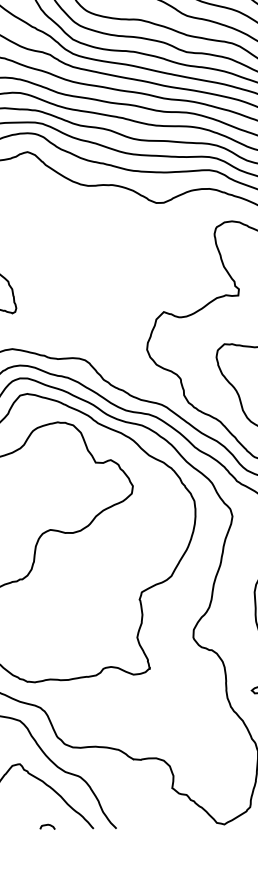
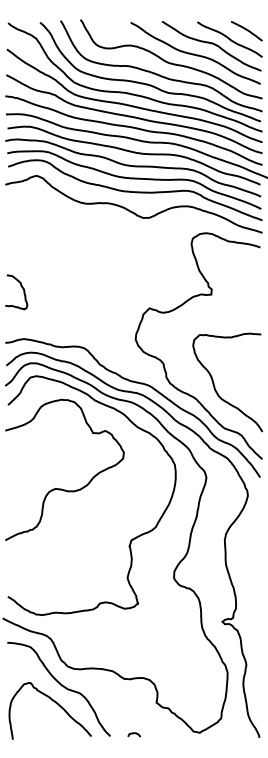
curve: (46, 826) -> (133, 734), moved

